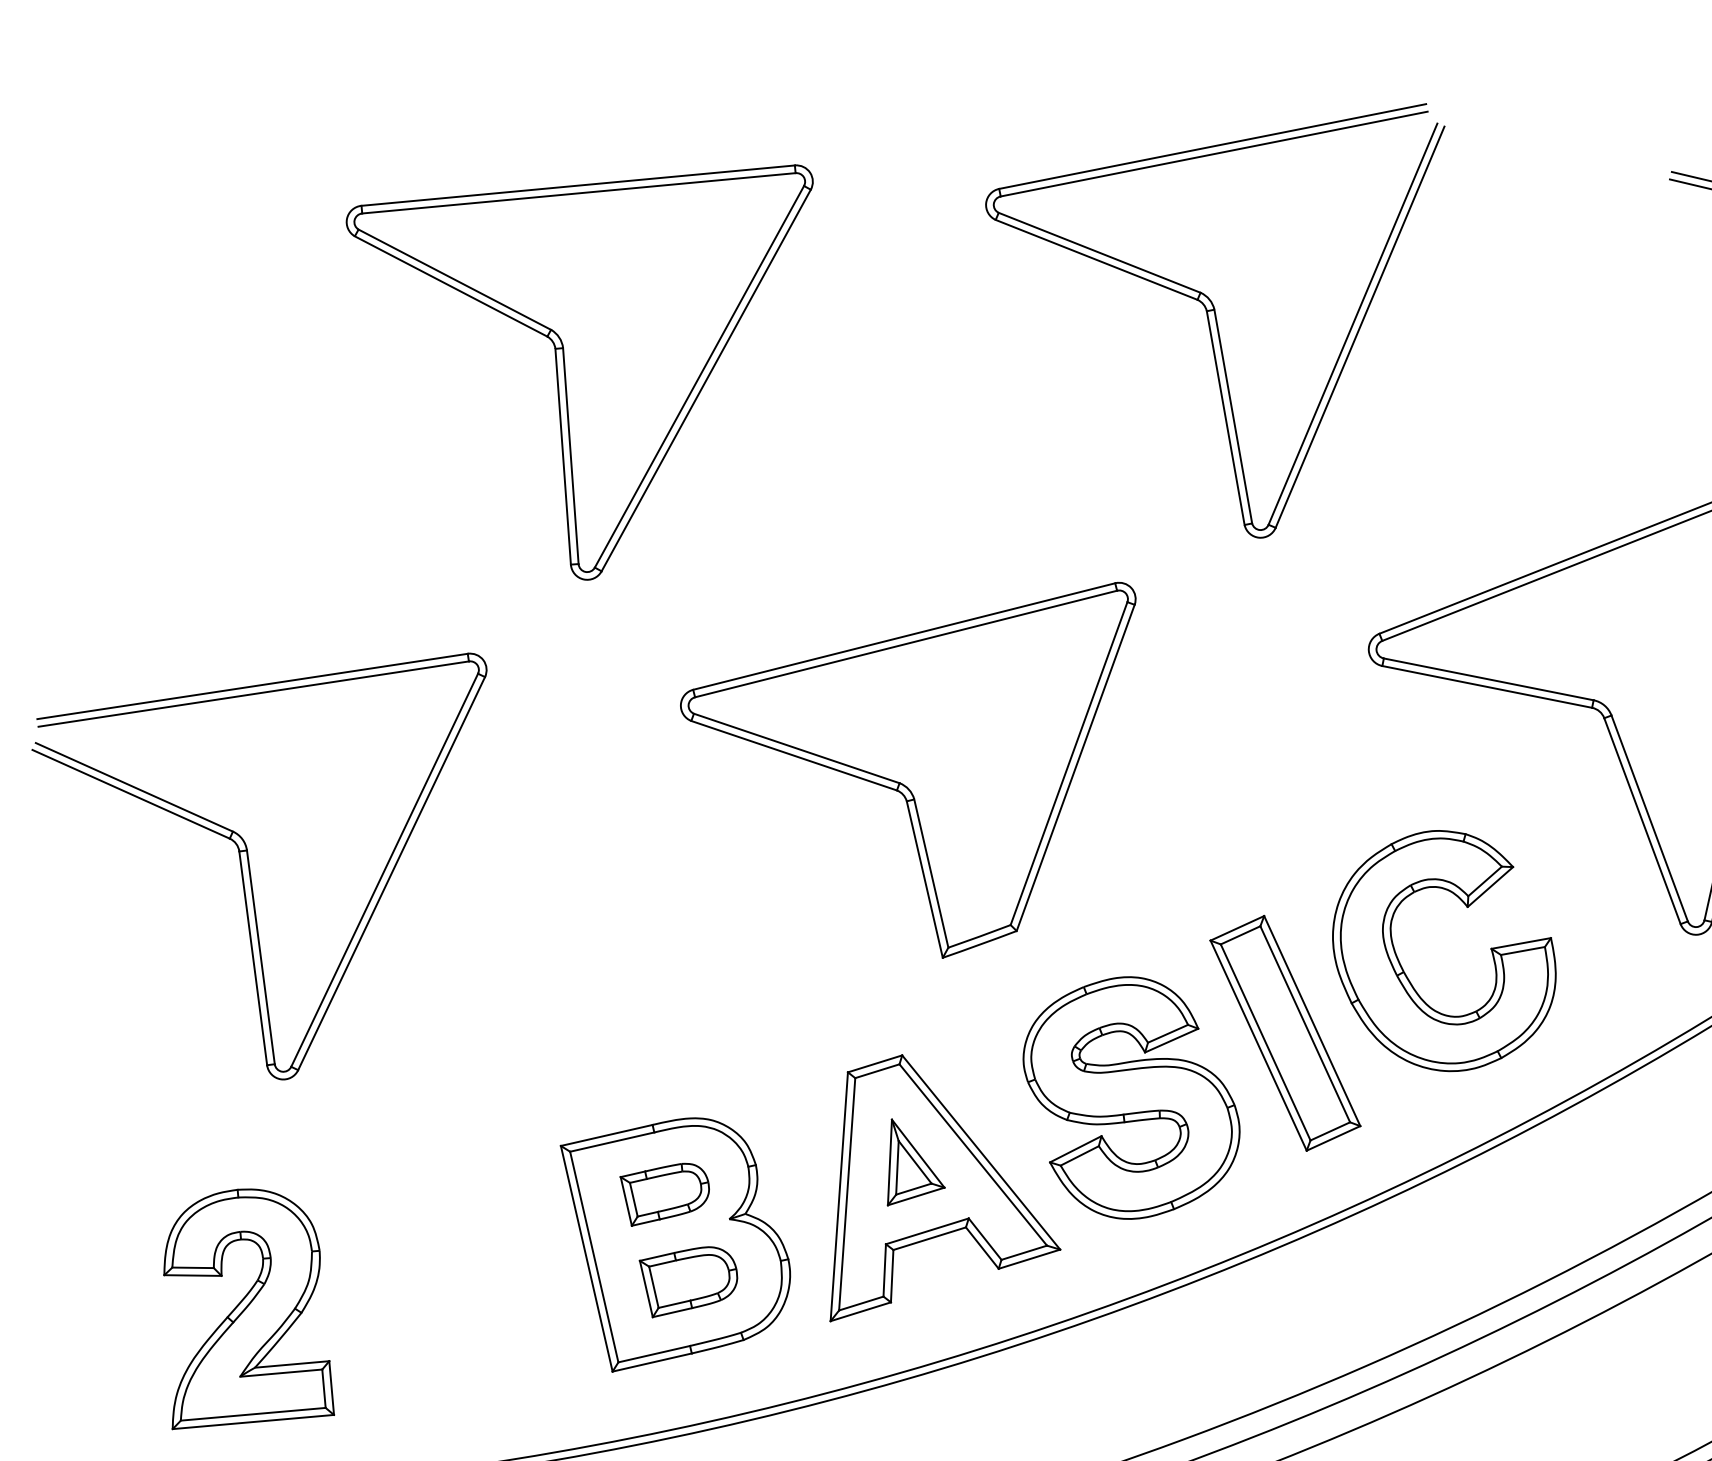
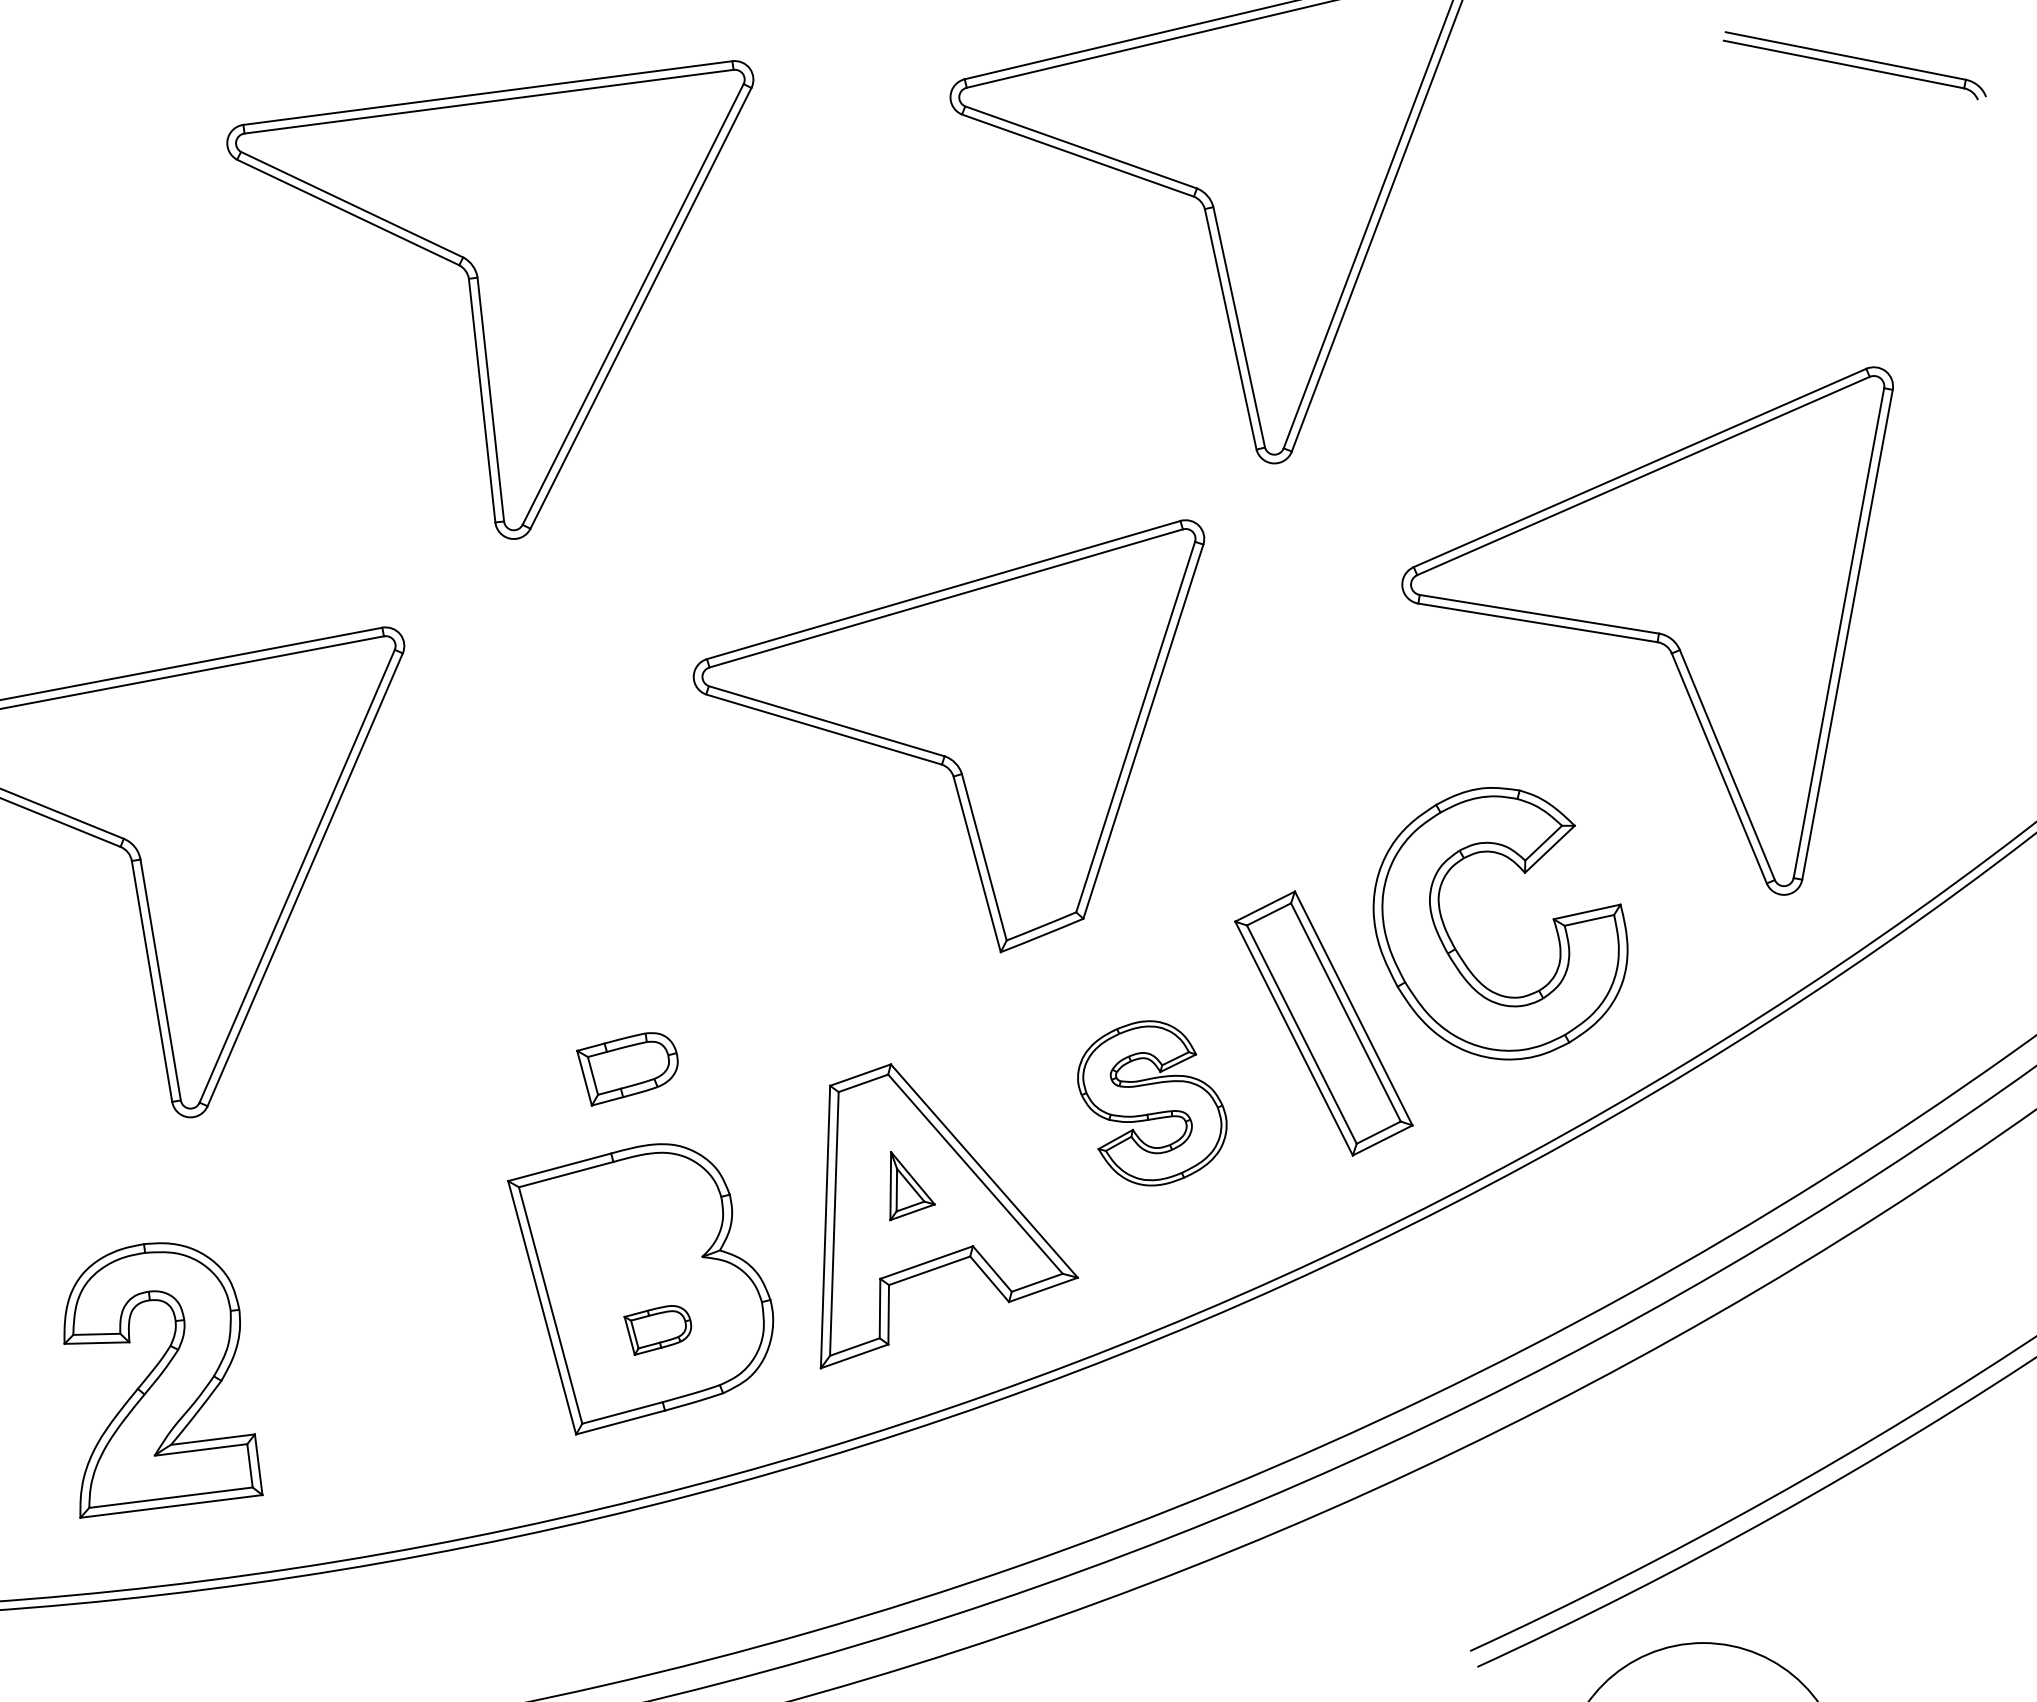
part: (903, 765) -> (948, 736), moved
part: (1131, 1098) -> (1152, 1103), size x0.6
part: (917, 1162) -> (912, 1185), size x0.7
part: (664, 1195) -> (627, 1069), moved
part: (687, 1282) -> (657, 1330), size x0.6

